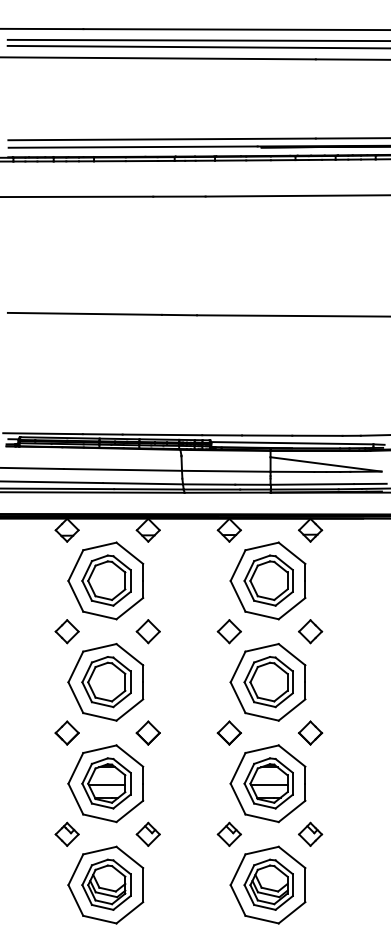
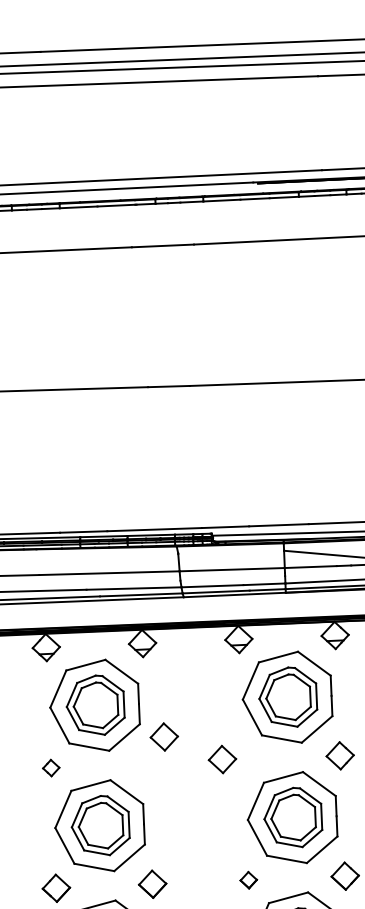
part: (66, 631) -> (50, 767), size x0.6
part: (147, 631) -> (163, 736), moved
part: (228, 631) -> (221, 759), moved
part: (228, 732) -> (247, 879), size x0.6

